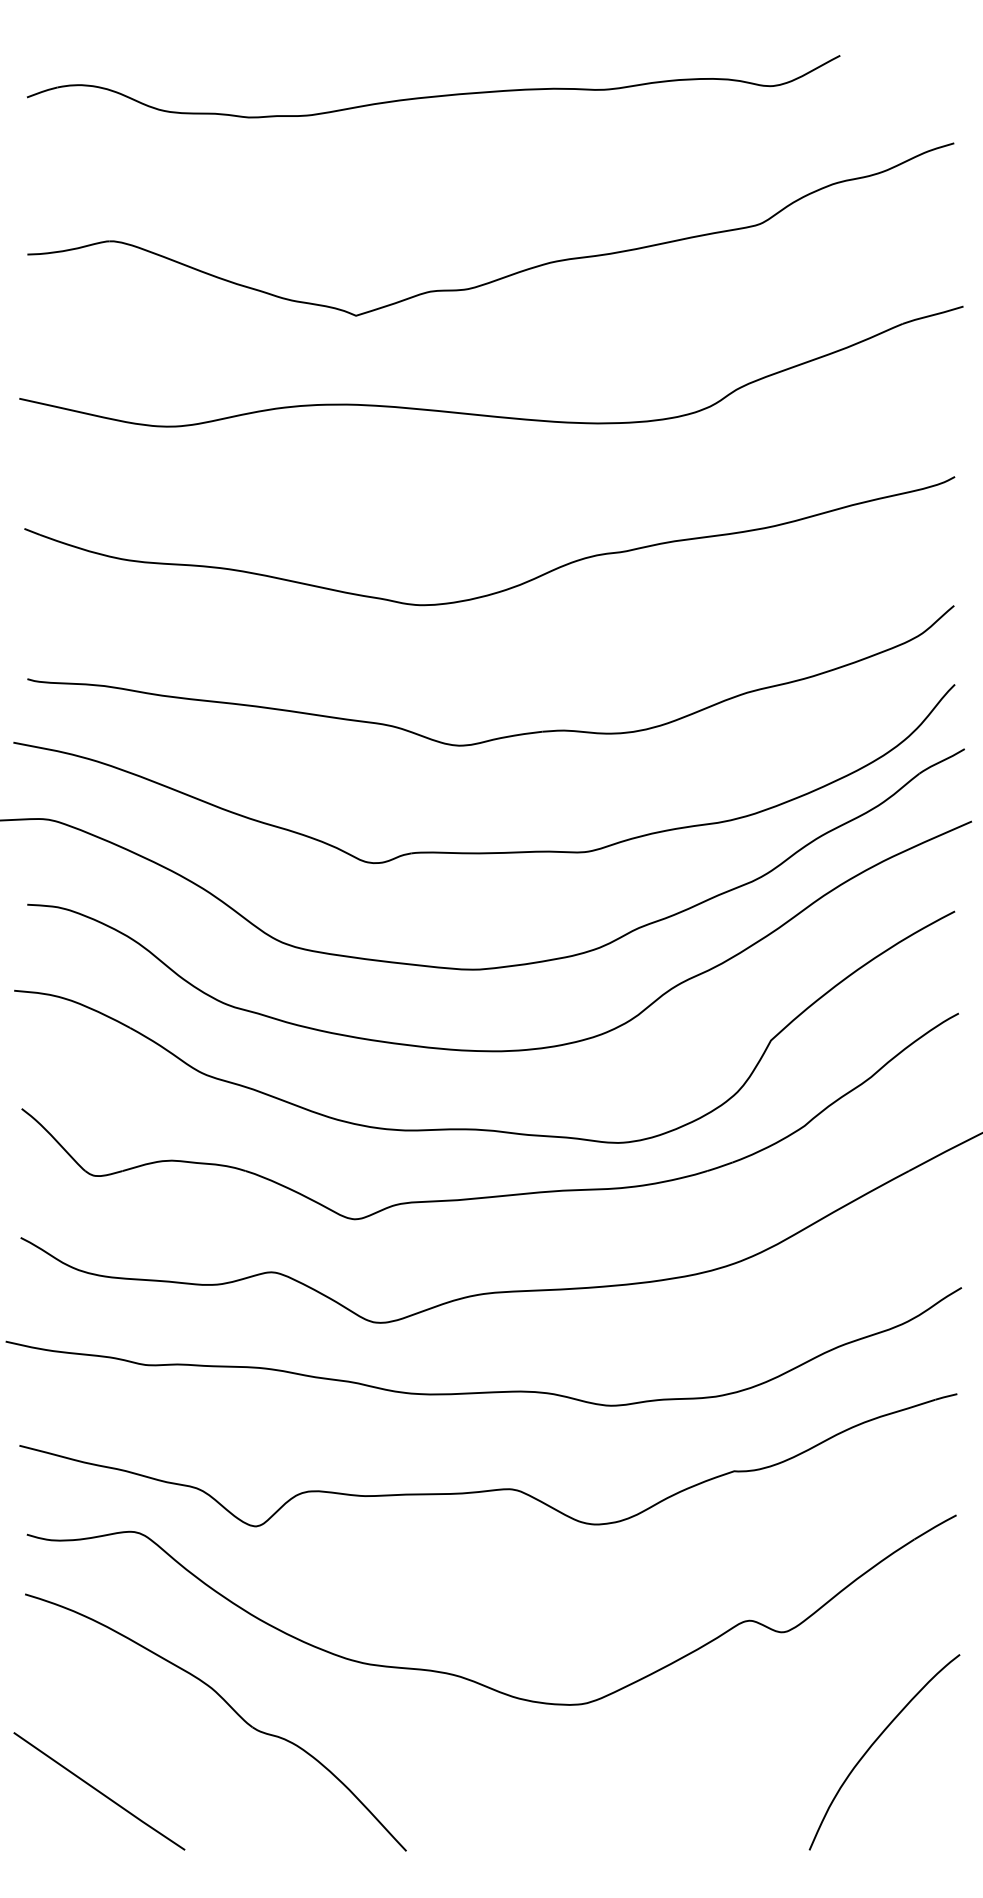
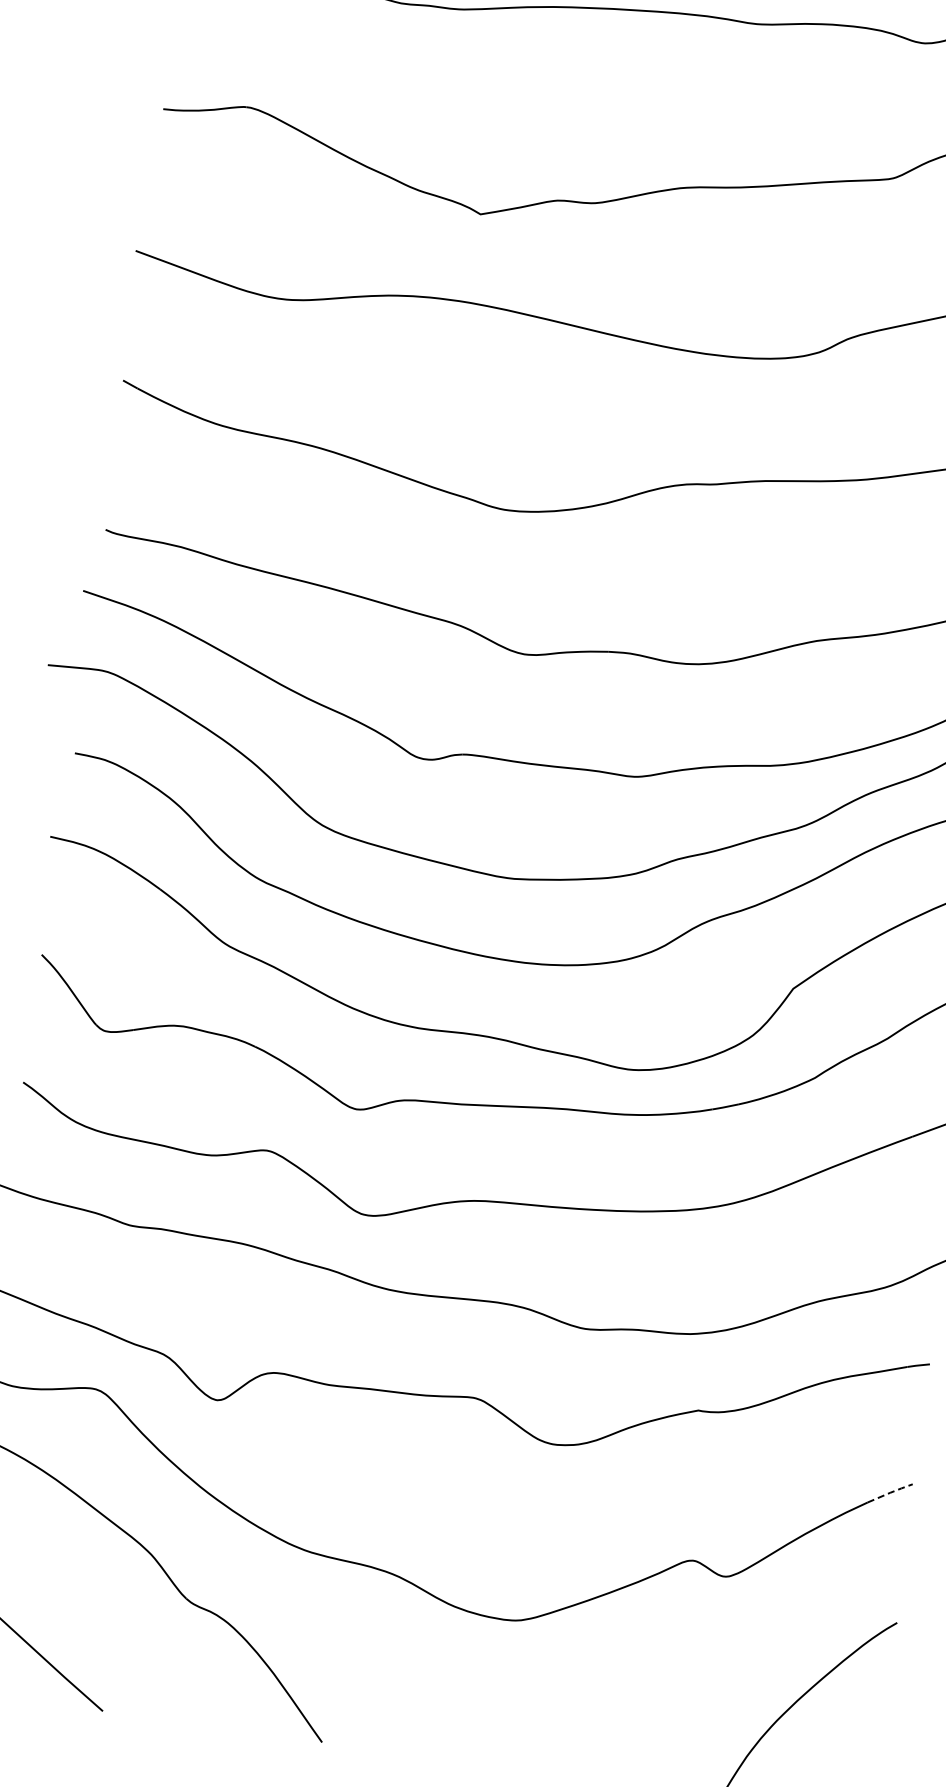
line: (936, 1526) -> (891, 1492), solid -> dashed

